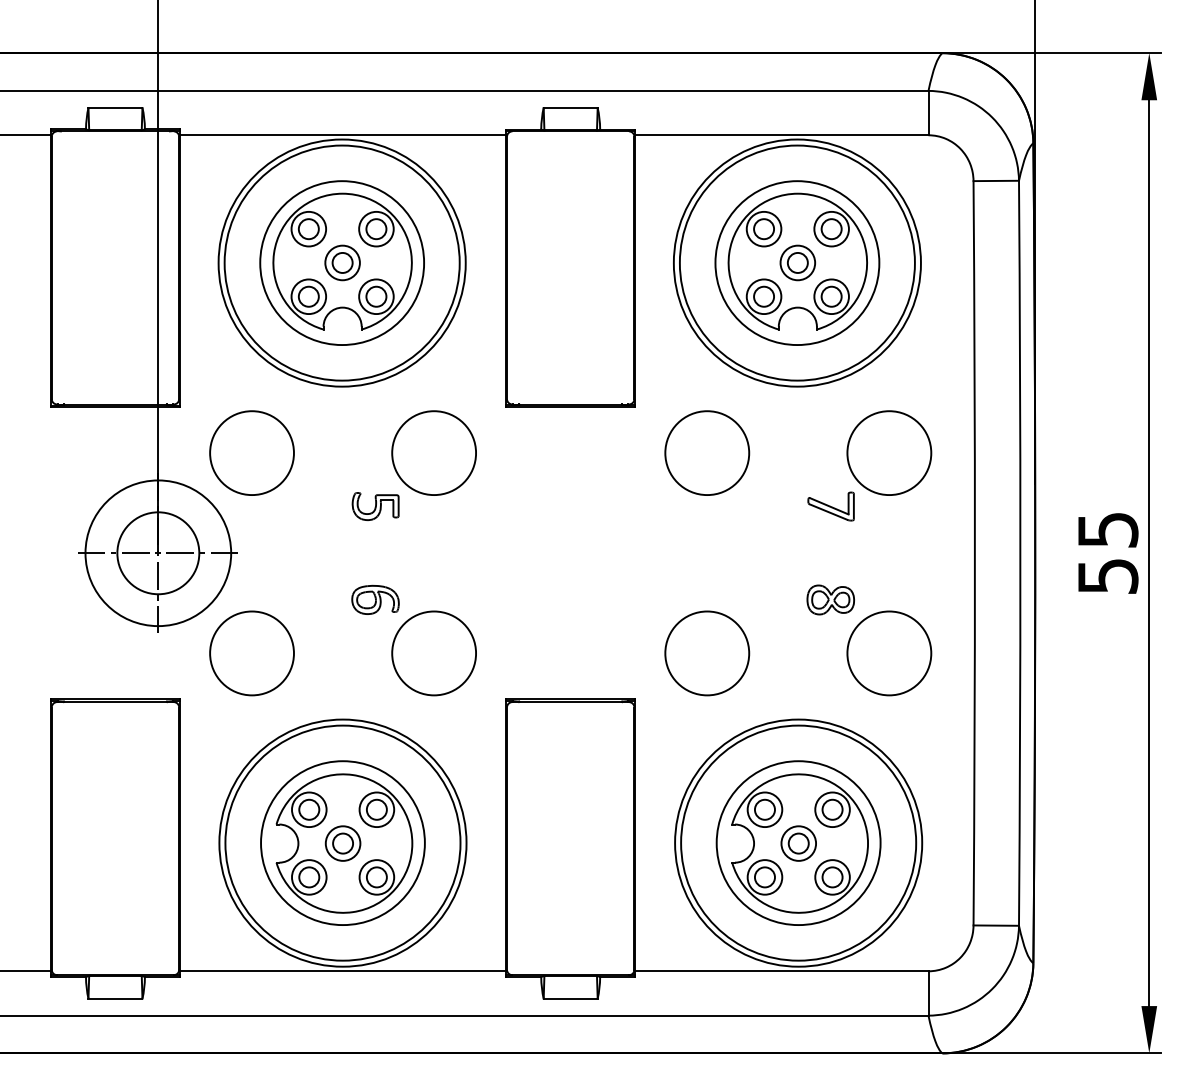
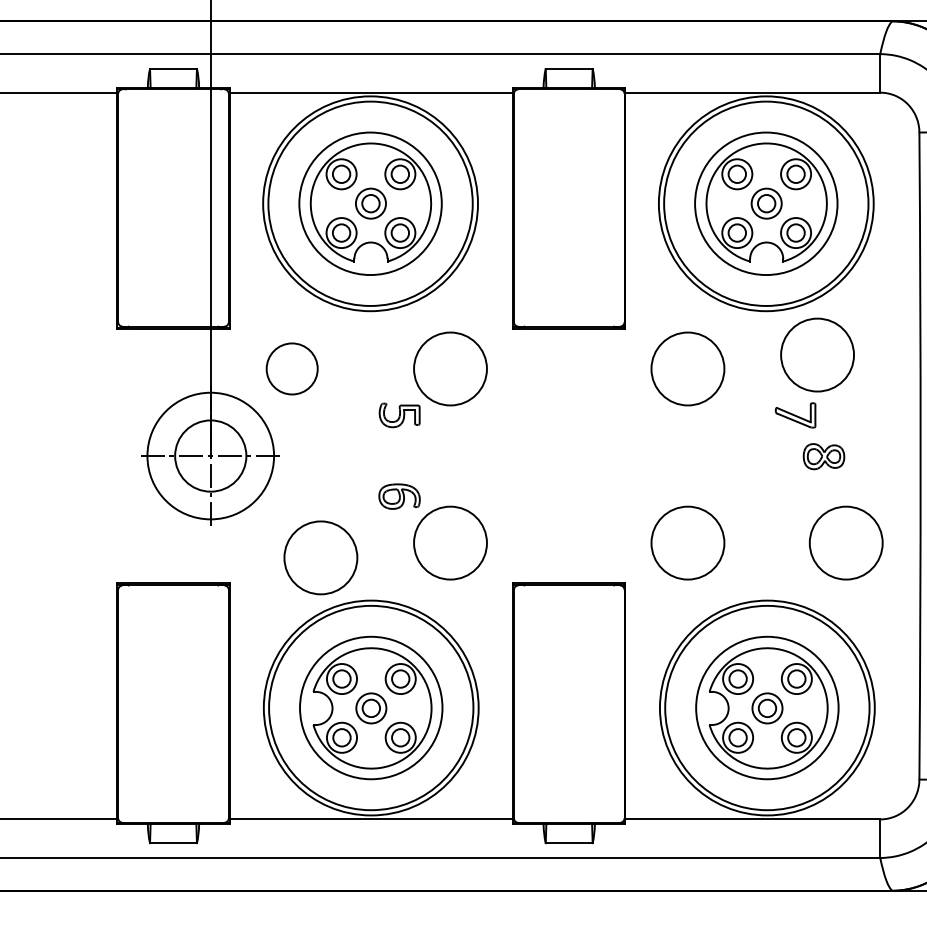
circle: (251, 452) -> (291, 368), size x0.7
circle: (889, 452) -> (817, 354), moved
part: (830, 599) -> (823, 456), moved
circle: (251, 653) -> (320, 557), moved

